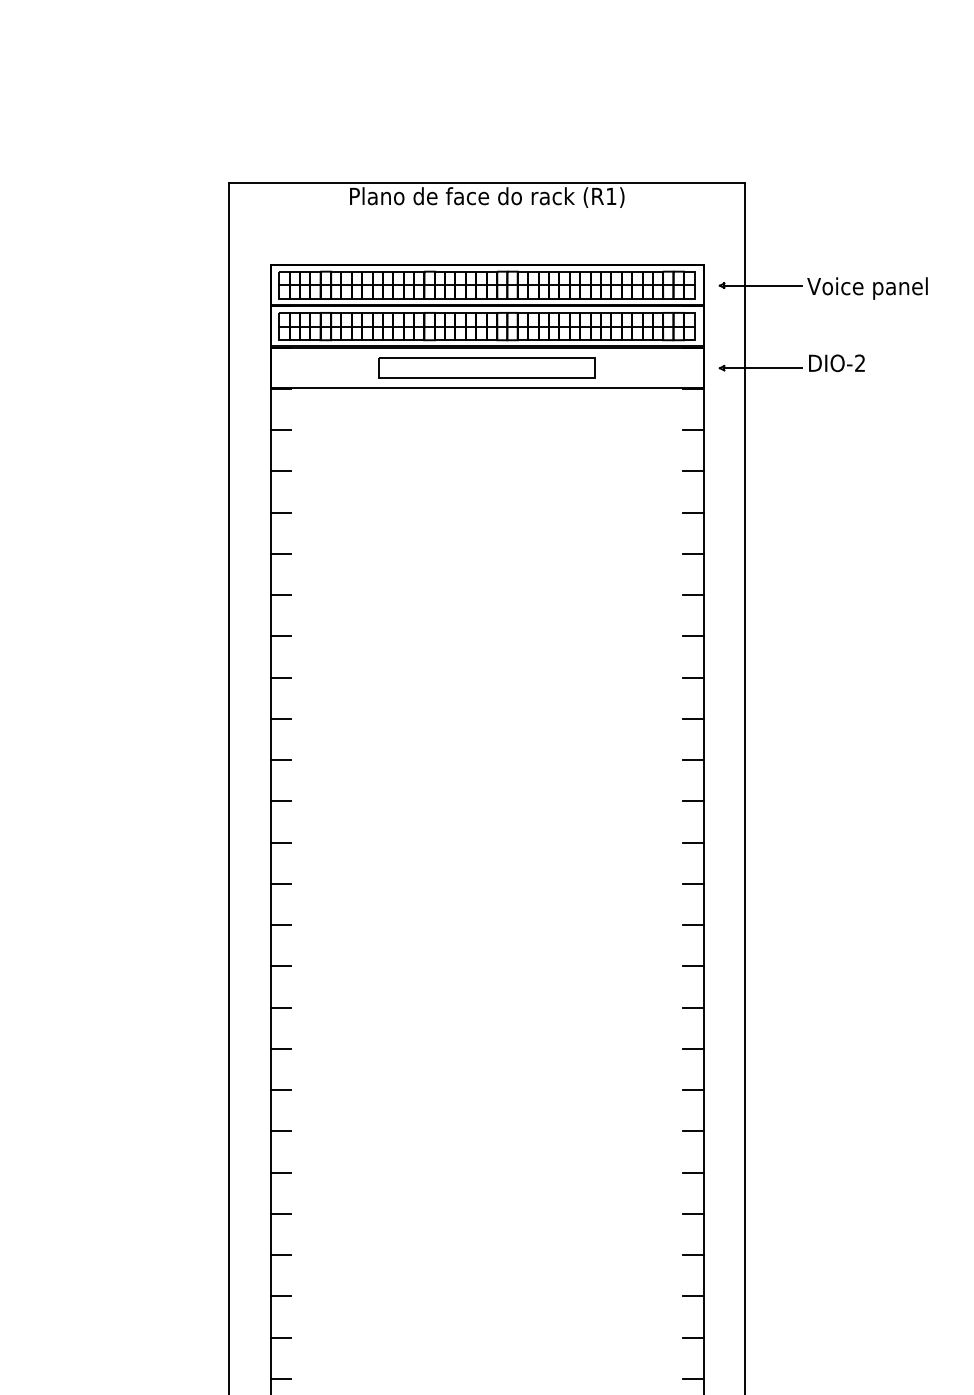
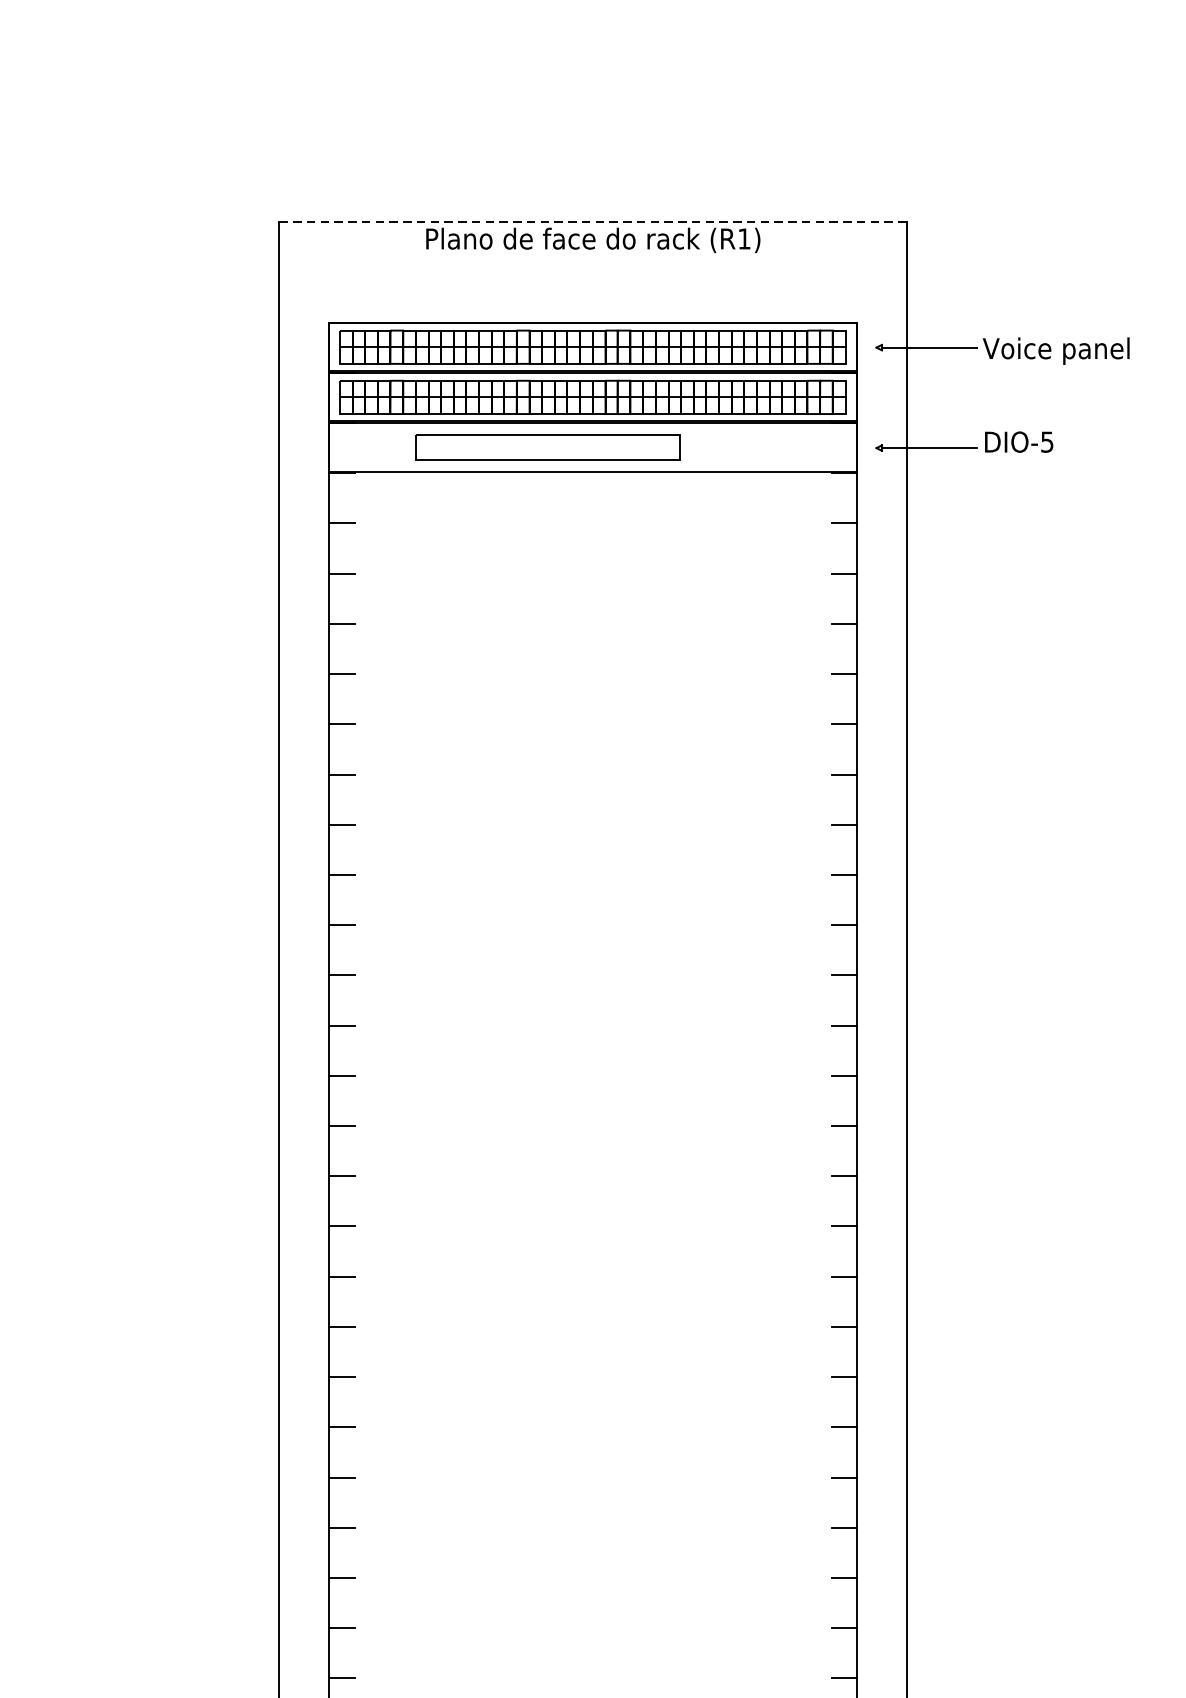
line: (487, 182) -> (593, 222), solid -> dashed
text: (860, 363) -> (1047, 442), DIO-2 -> DIO-5
part: (486, 367) -> (547, 447), moved

